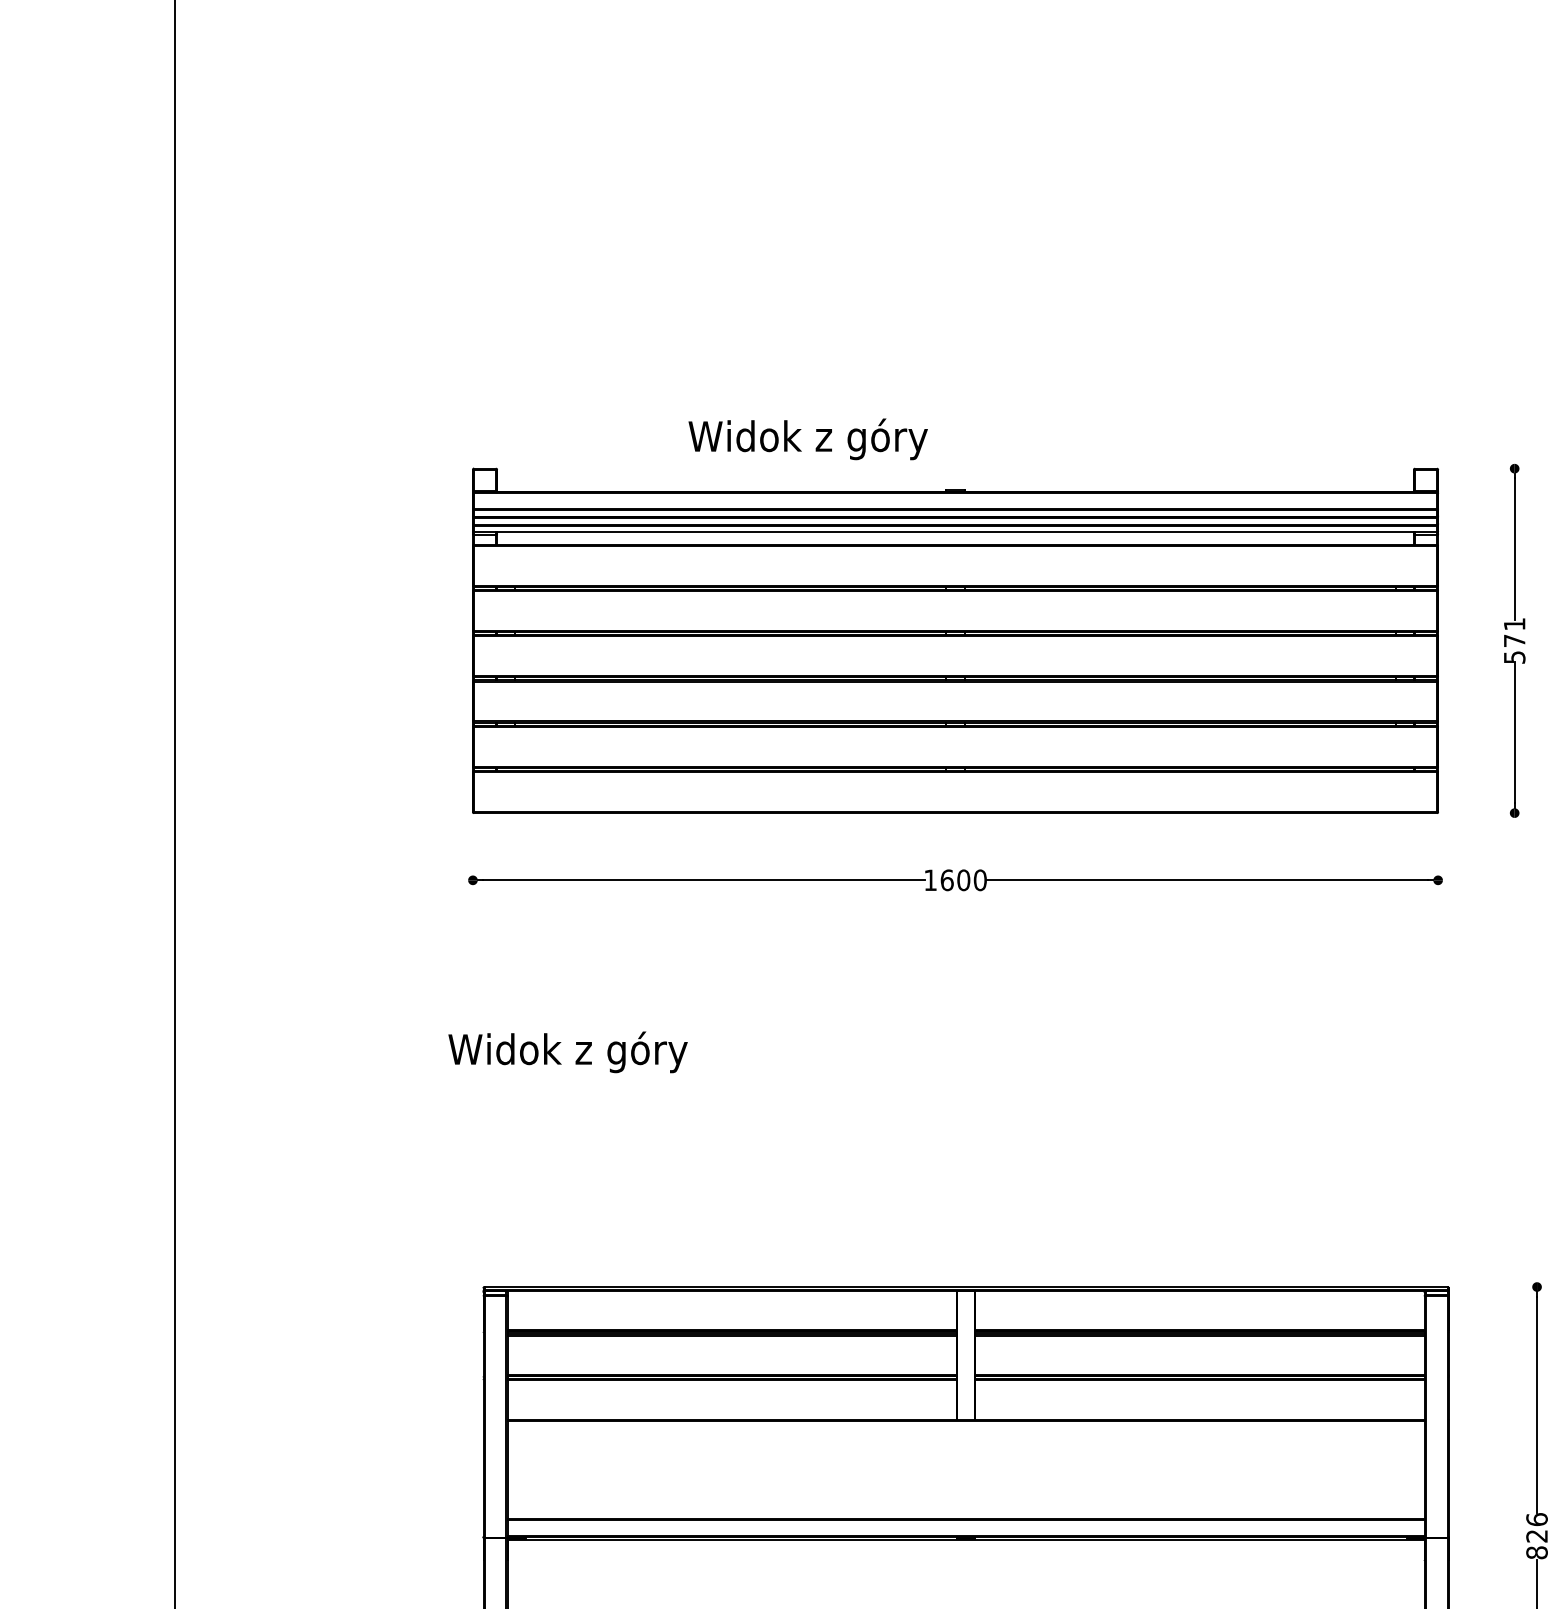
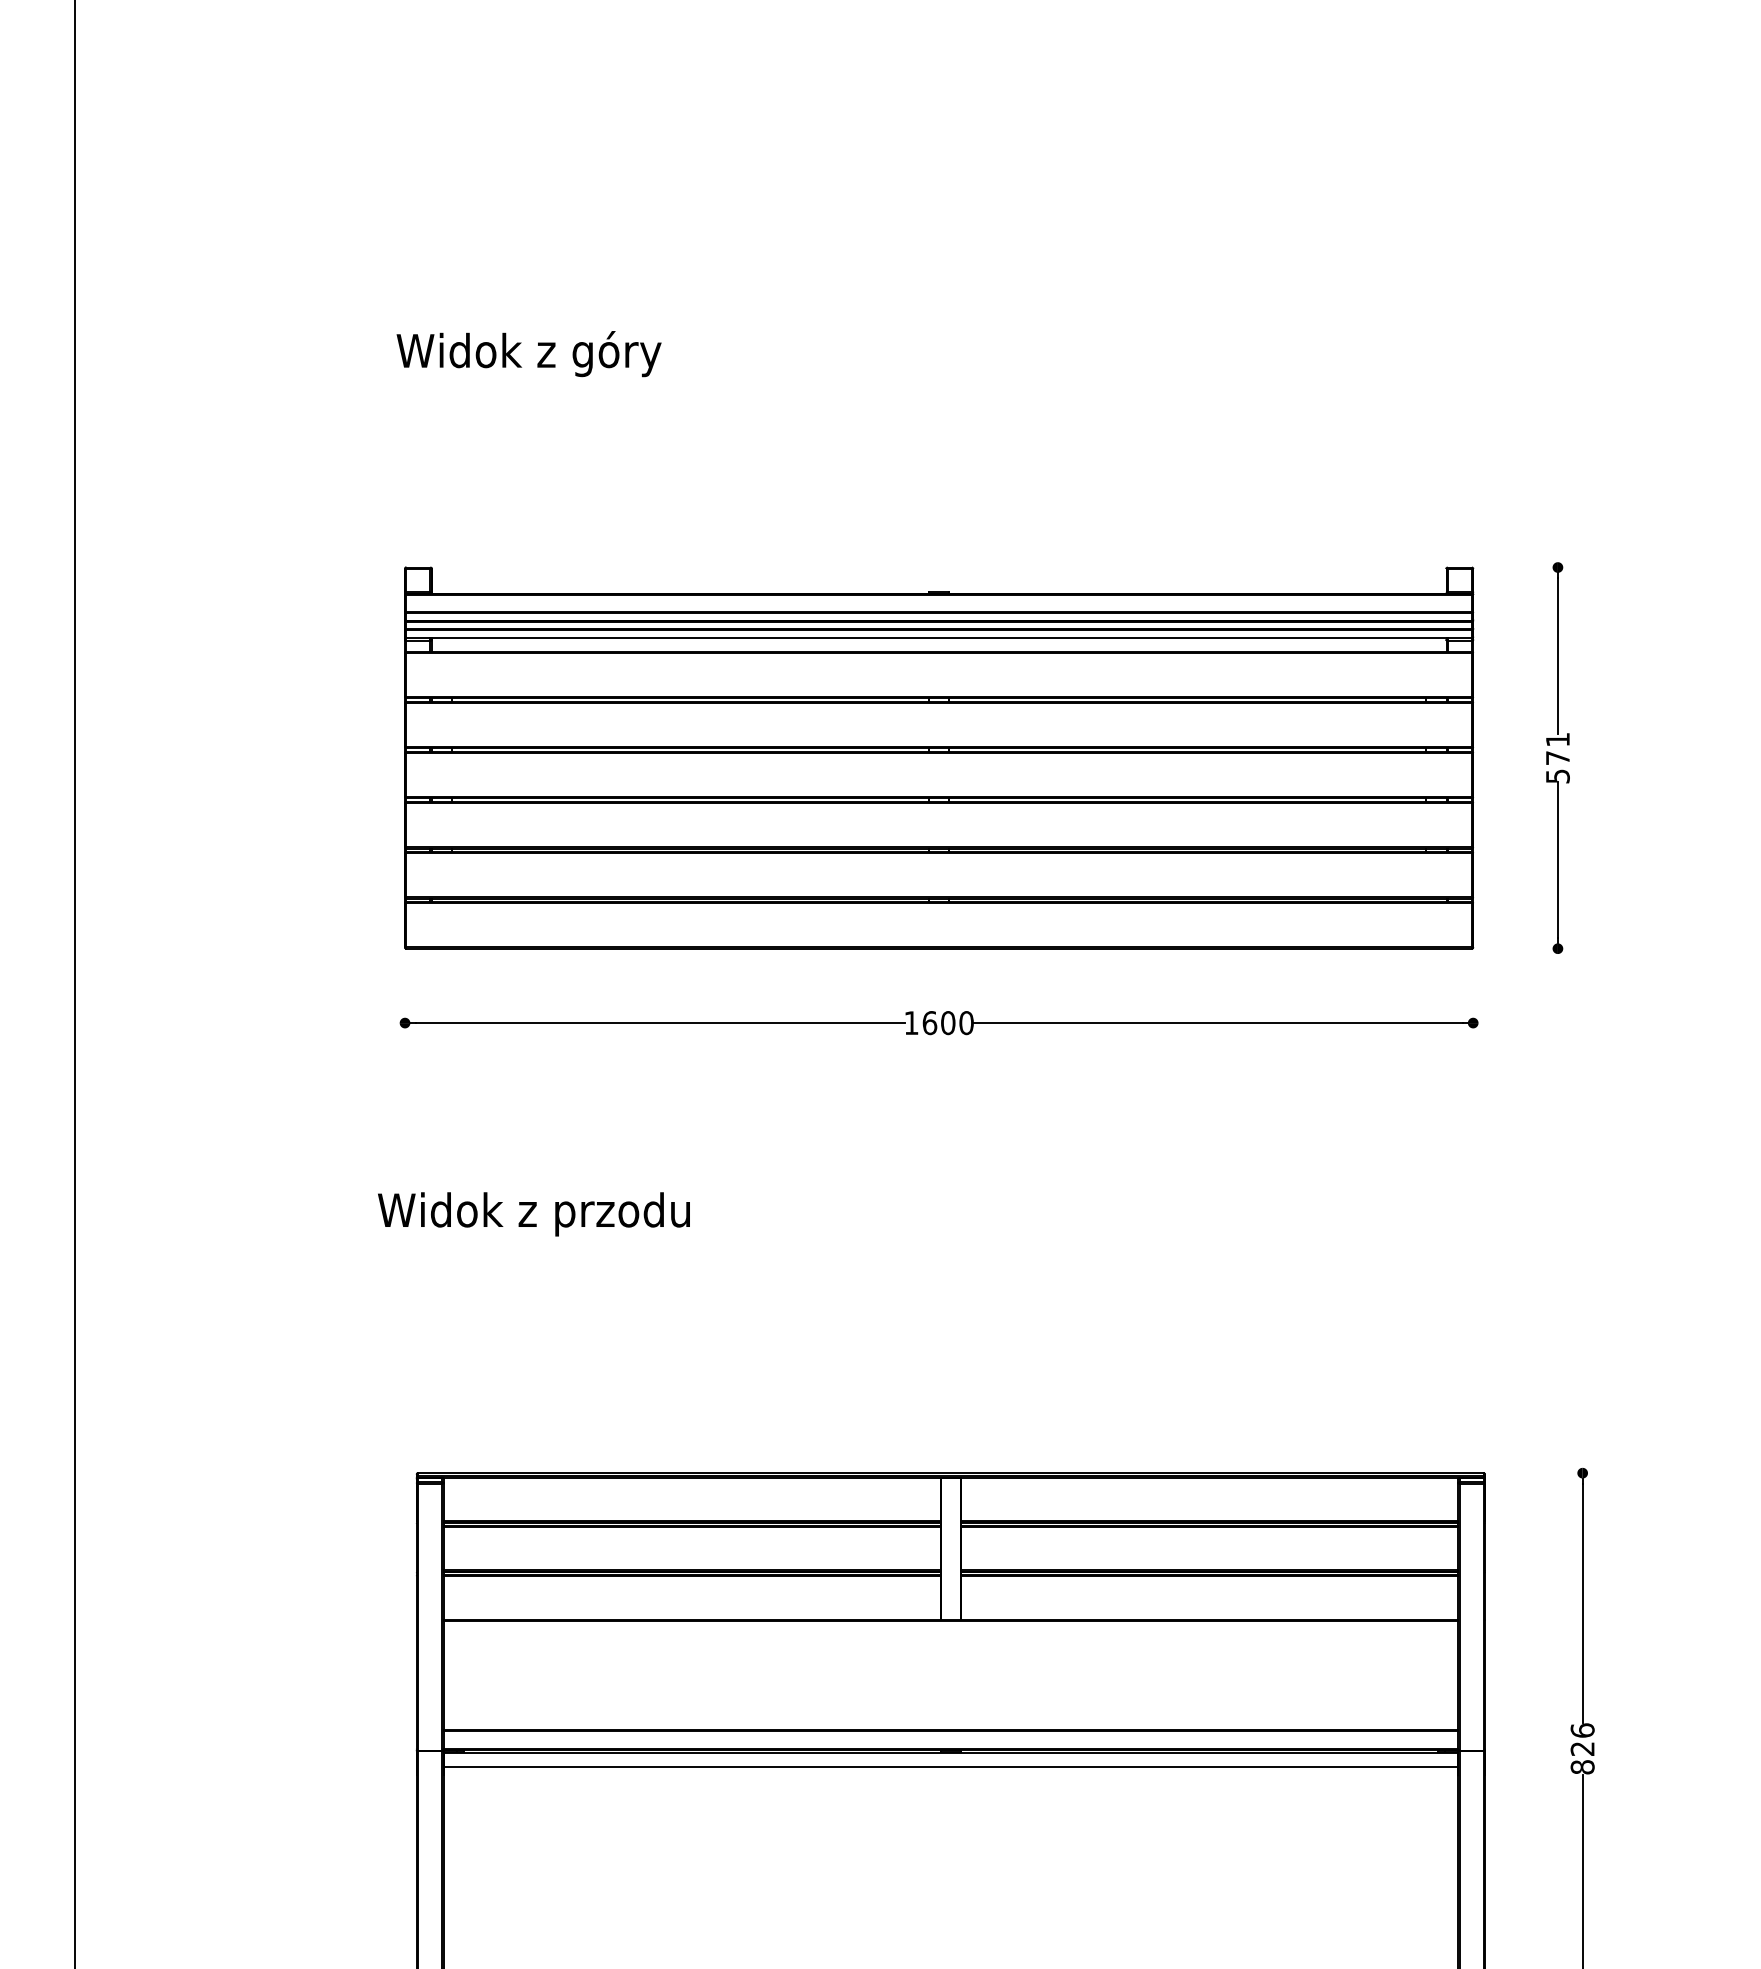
text: (807, 439) -> (528, 354), moved
text: (668, 1052) -> (621, 1213), Widok z góry -> Widok z przodu
line: (965, 1552) -> (950, 1766), added

